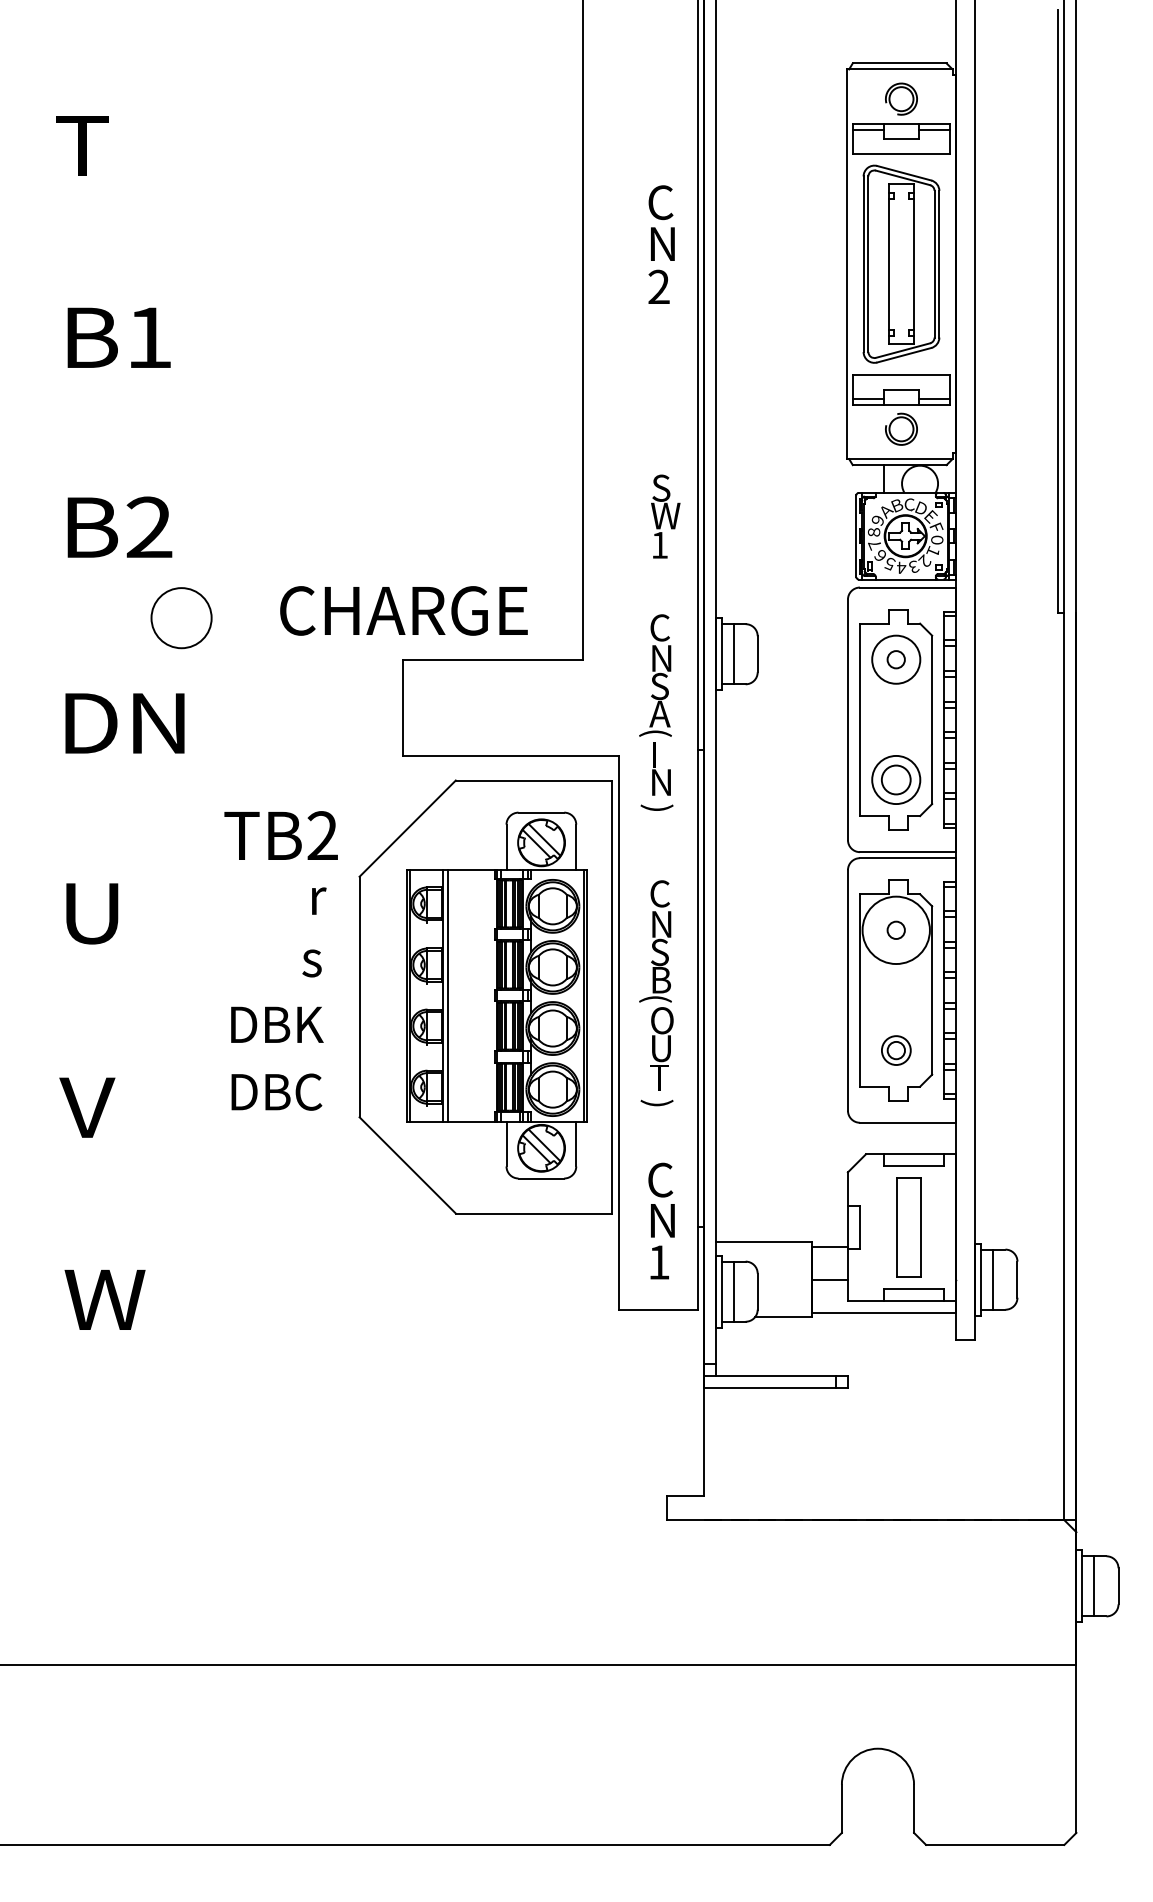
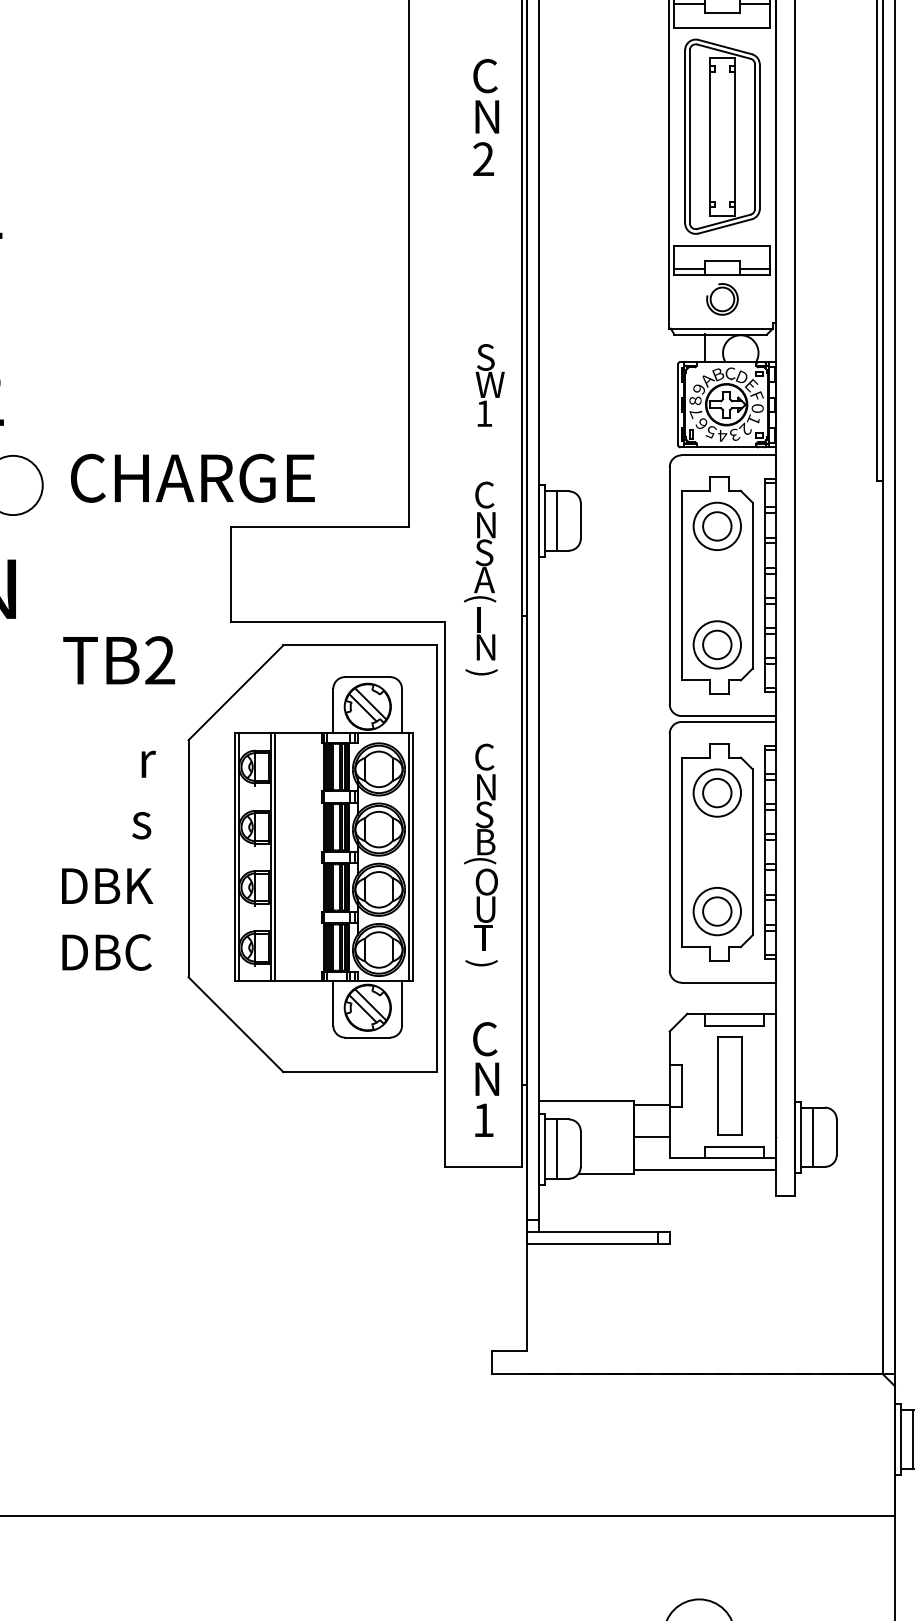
text: (403, 610) -> (192, 477), moved
circle: (895, 659) -> (716, 526), size x1.67
text: (280, 835) -> (118, 660), moved
circle: (895, 929) -> (716, 792), size x1.67
circle: (896, 930) -> (717, 793), size x0.71
part: (896, 1050) -> (717, 911), size x1.67

